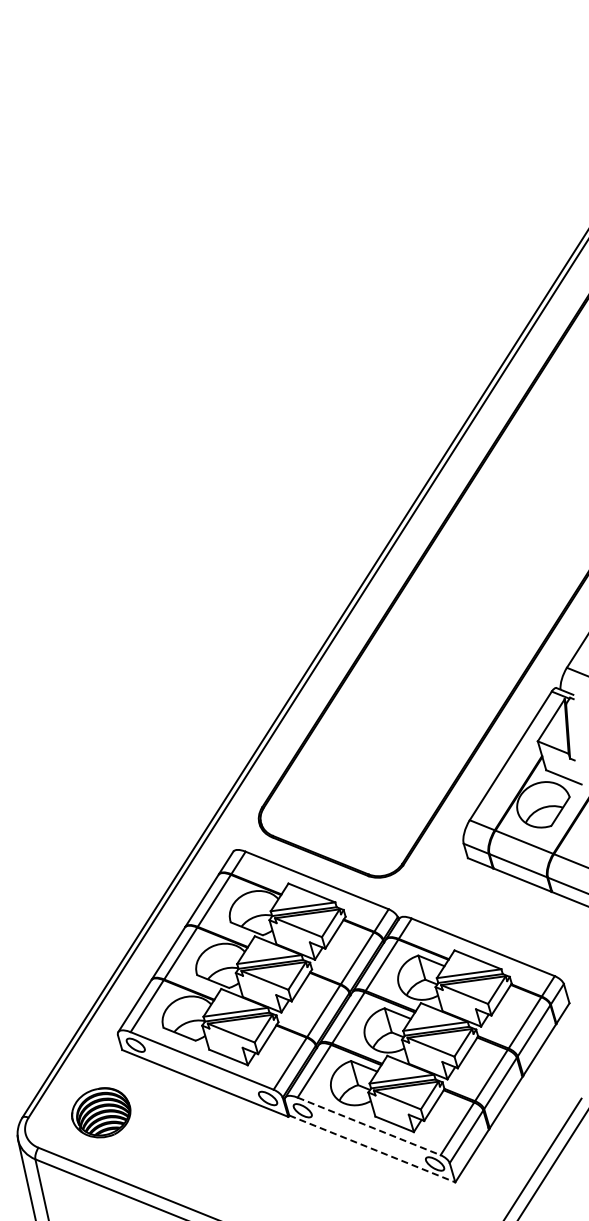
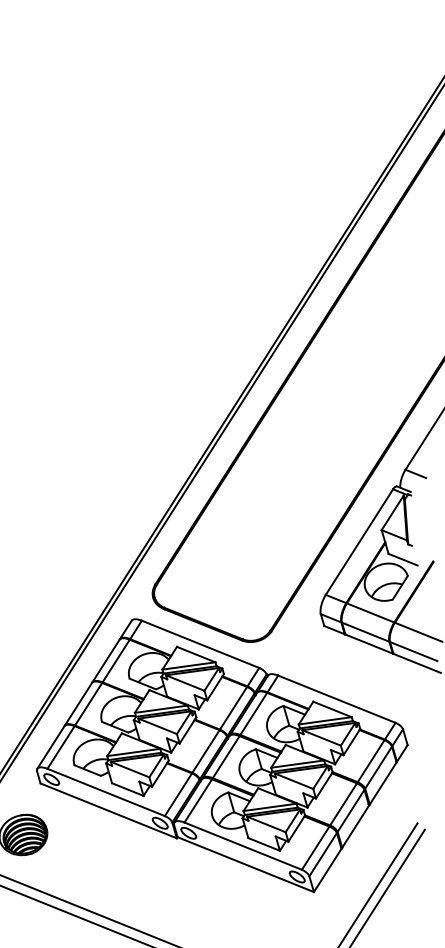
line: (369, 1126) -> (243, 846), dashed -> solid
line: (372, 1148) -> (245, 864), dashed -> solid

